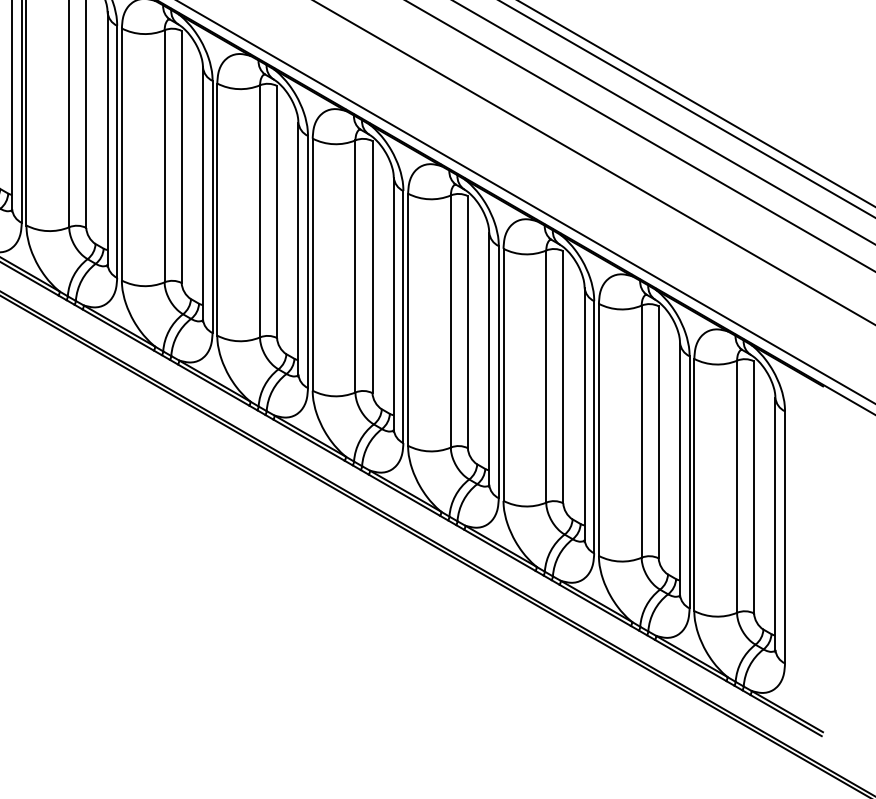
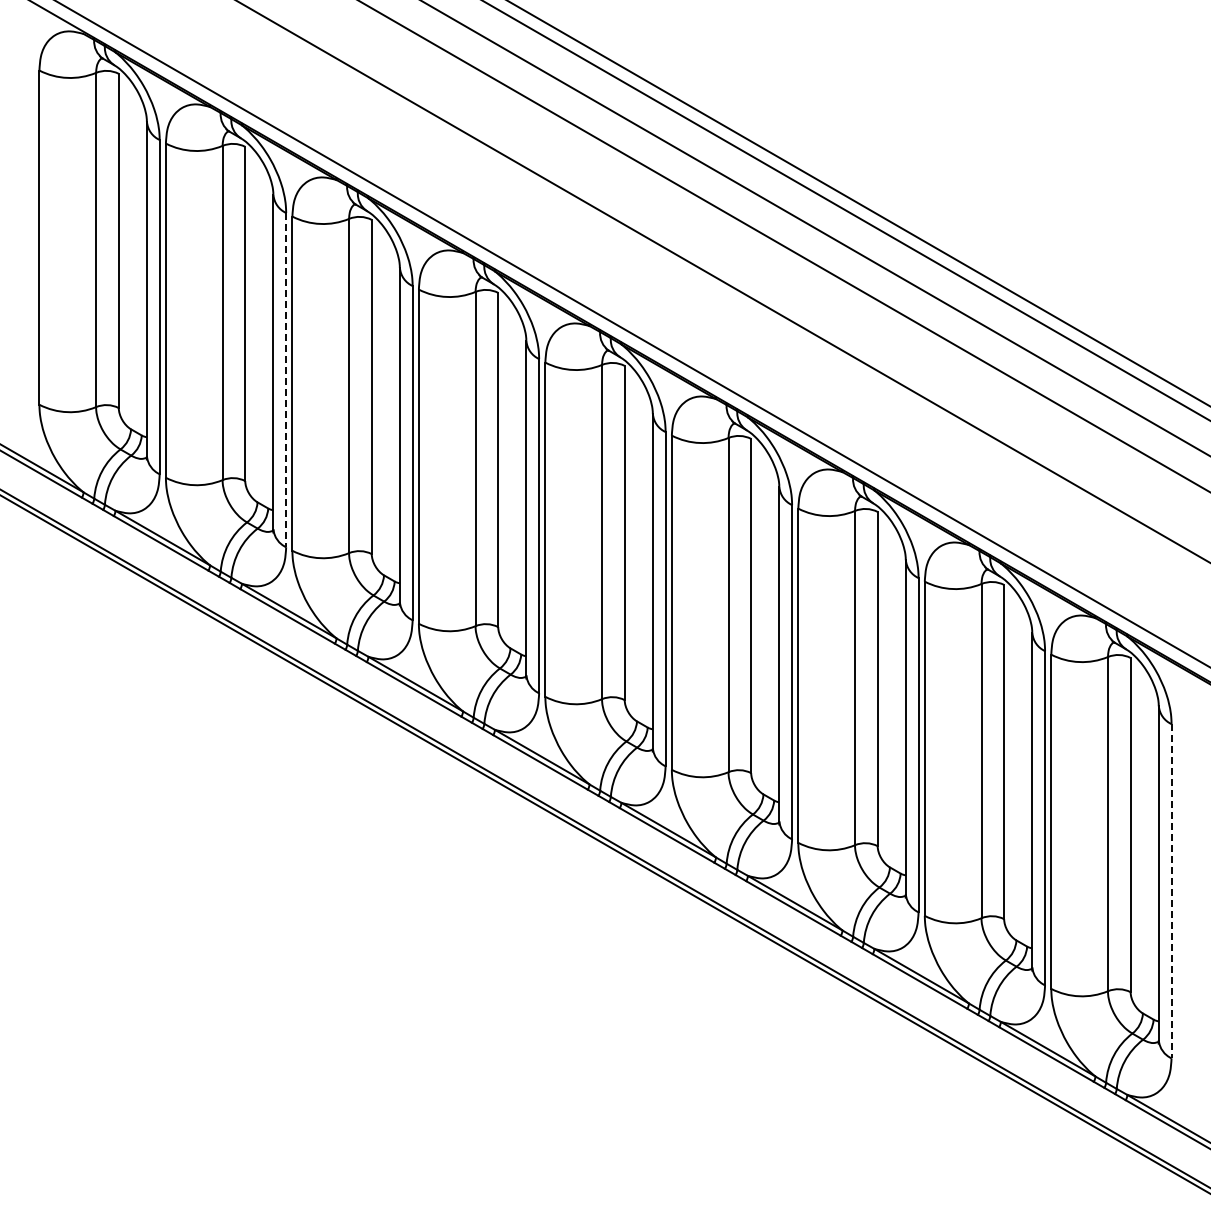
line: (117, 152) -> (286, 380), solid -> dashed
line: (784, 537) -> (1171, 891), solid -> dashed

